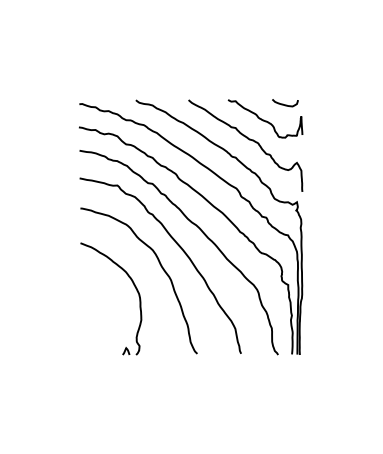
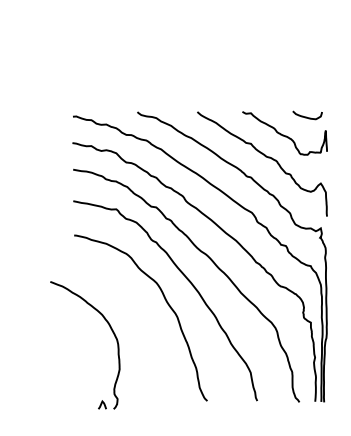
part: (134, 287) -> (111, 332), moved

